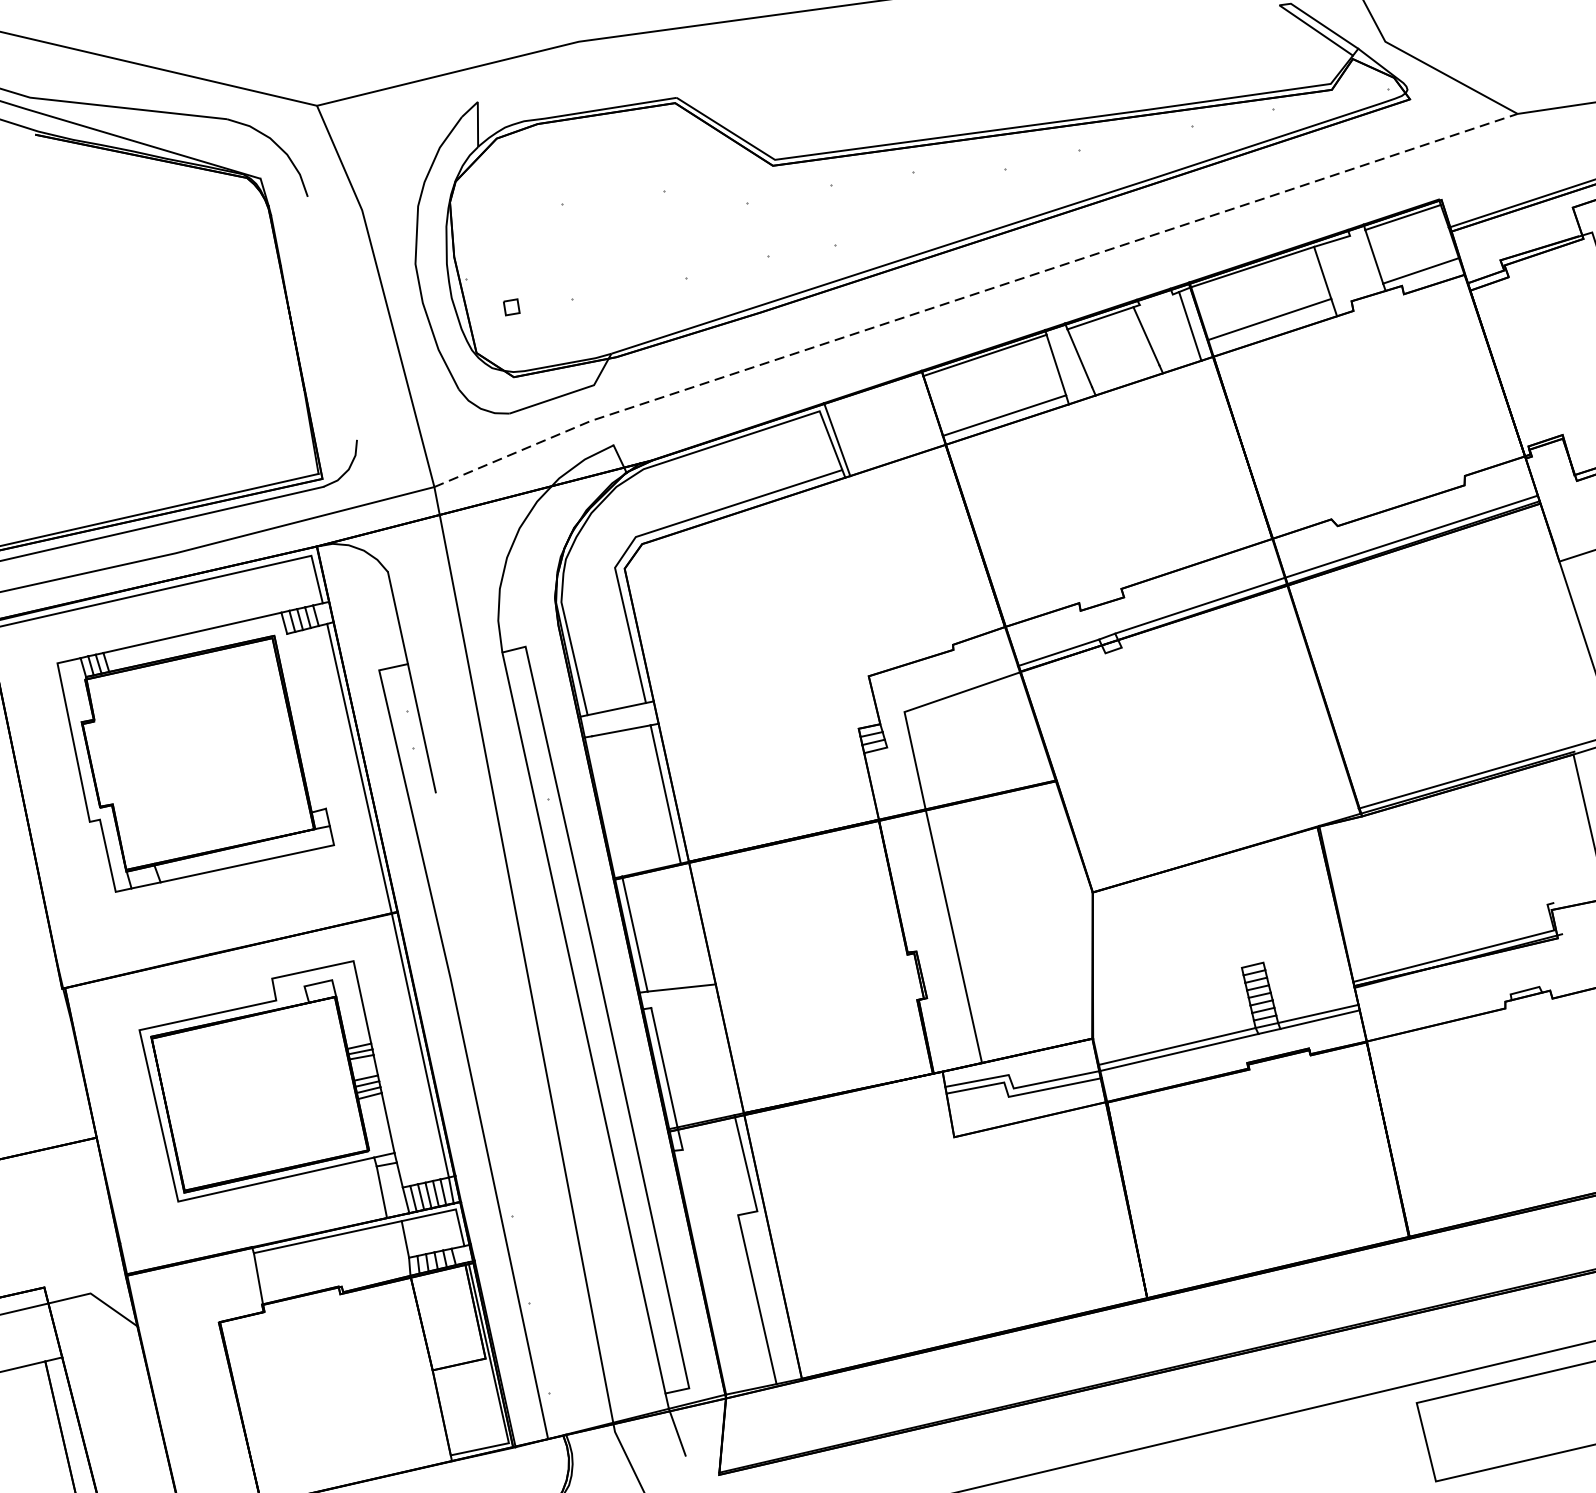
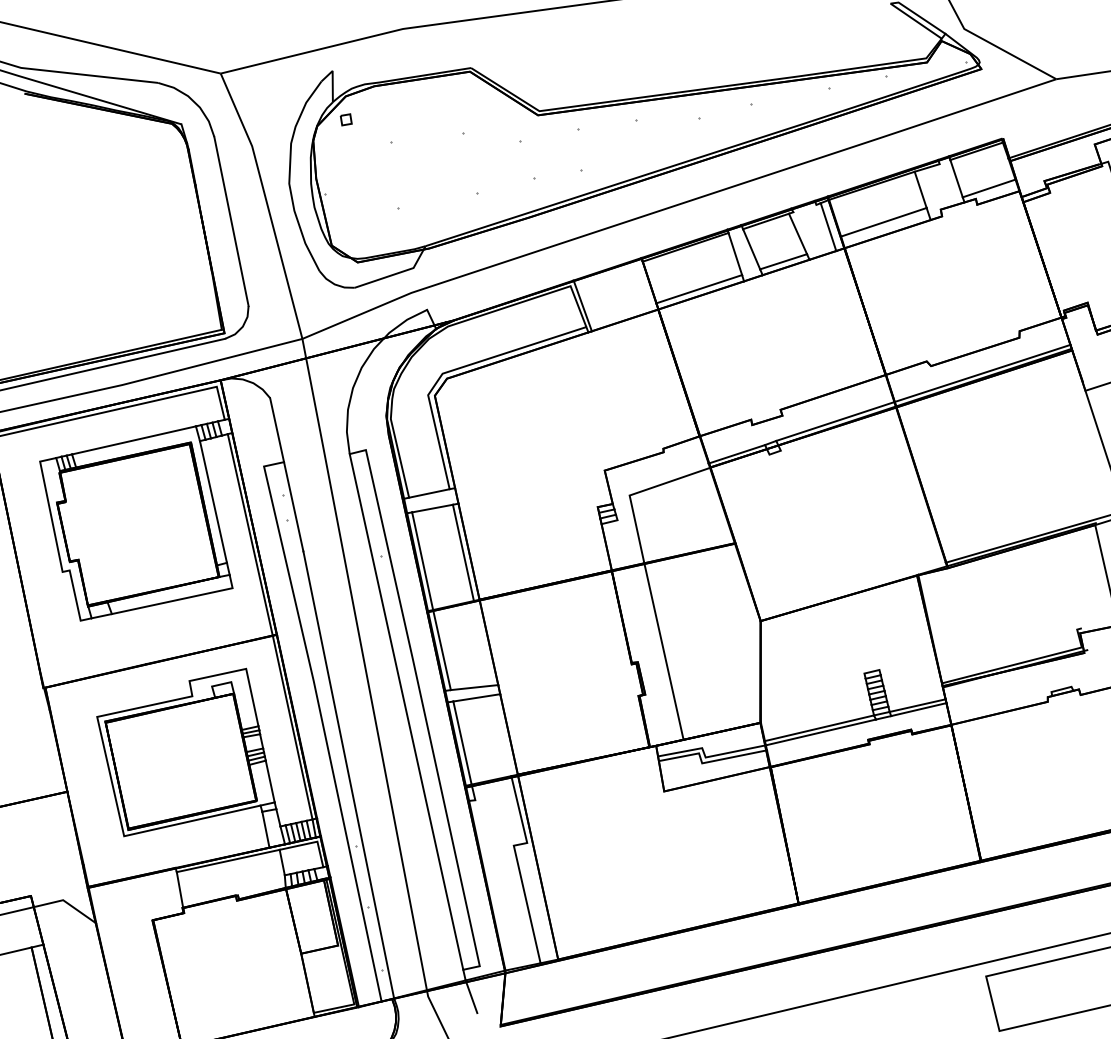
line: (974, 293) -> (678, 204), dashed -> solid
part: (510, 306) -> (345, 119), moved
line: (332, 318) -> (231, 221), added
line: (1125, 375) -> (783, 261), added
line: (305, 720) -> (212, 501), added
line: (606, 806) -> (422, 561), added
line: (684, 1002) -> (476, 697), added
line: (500, 1112) -> (348, 774), added

